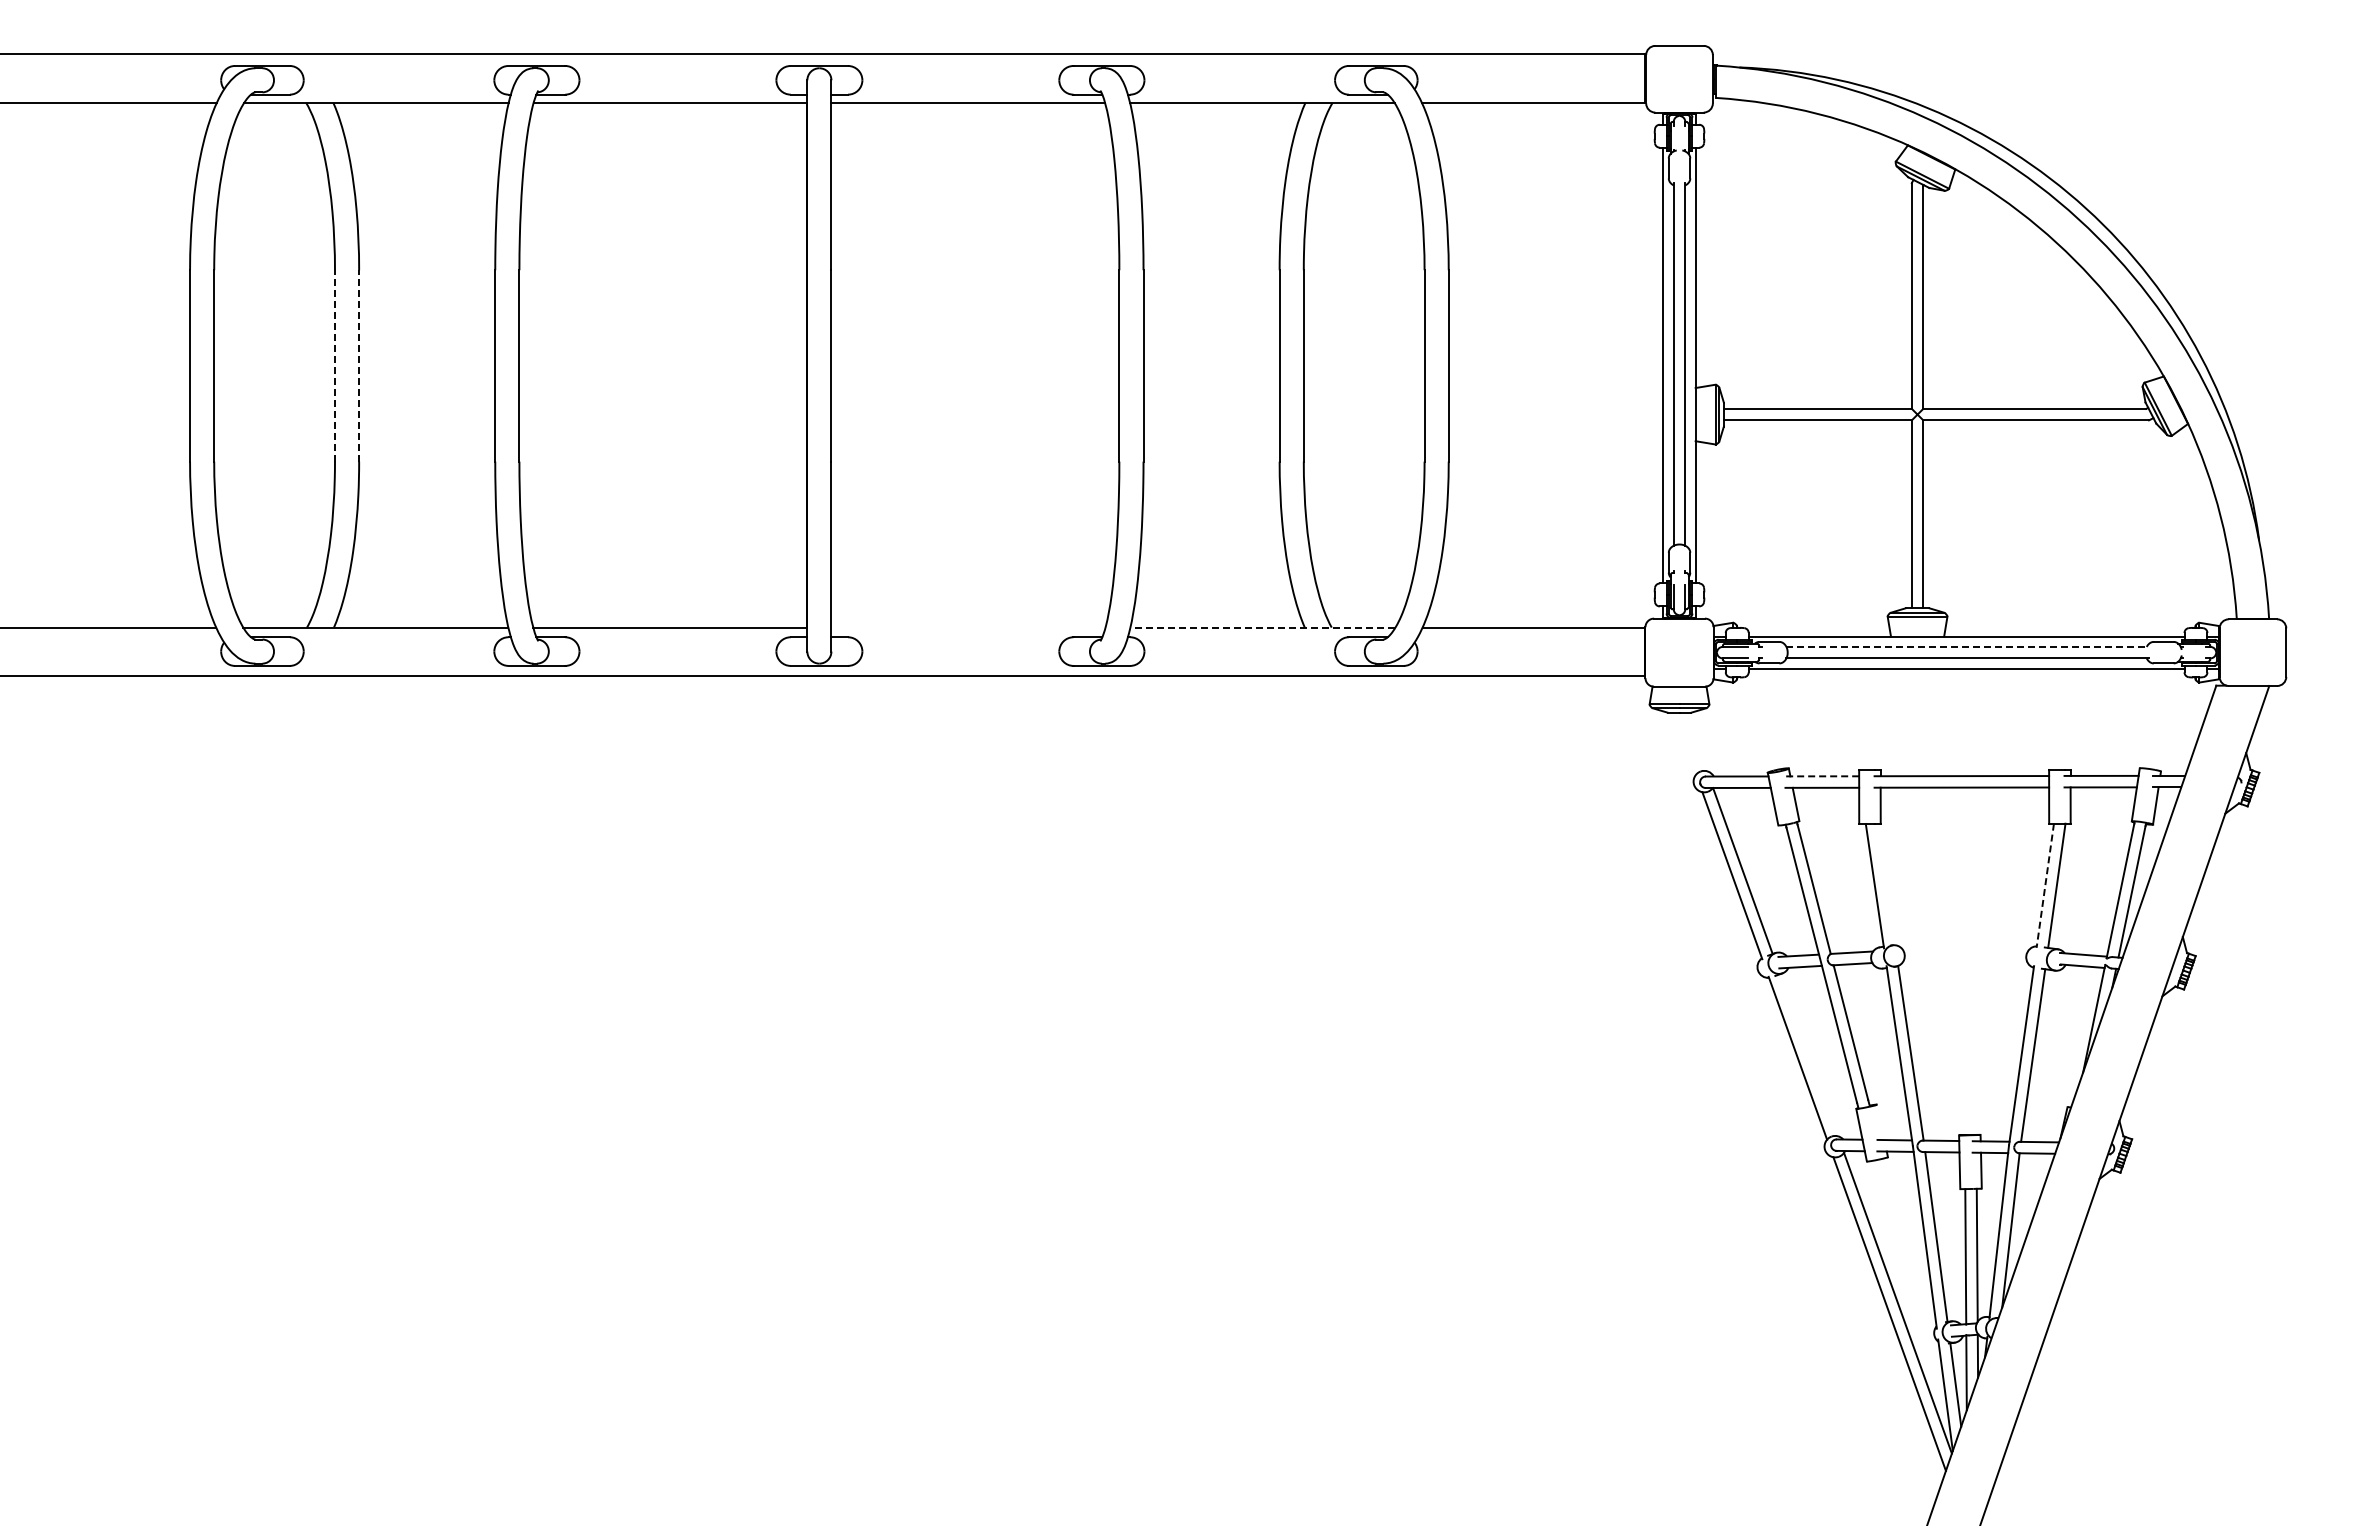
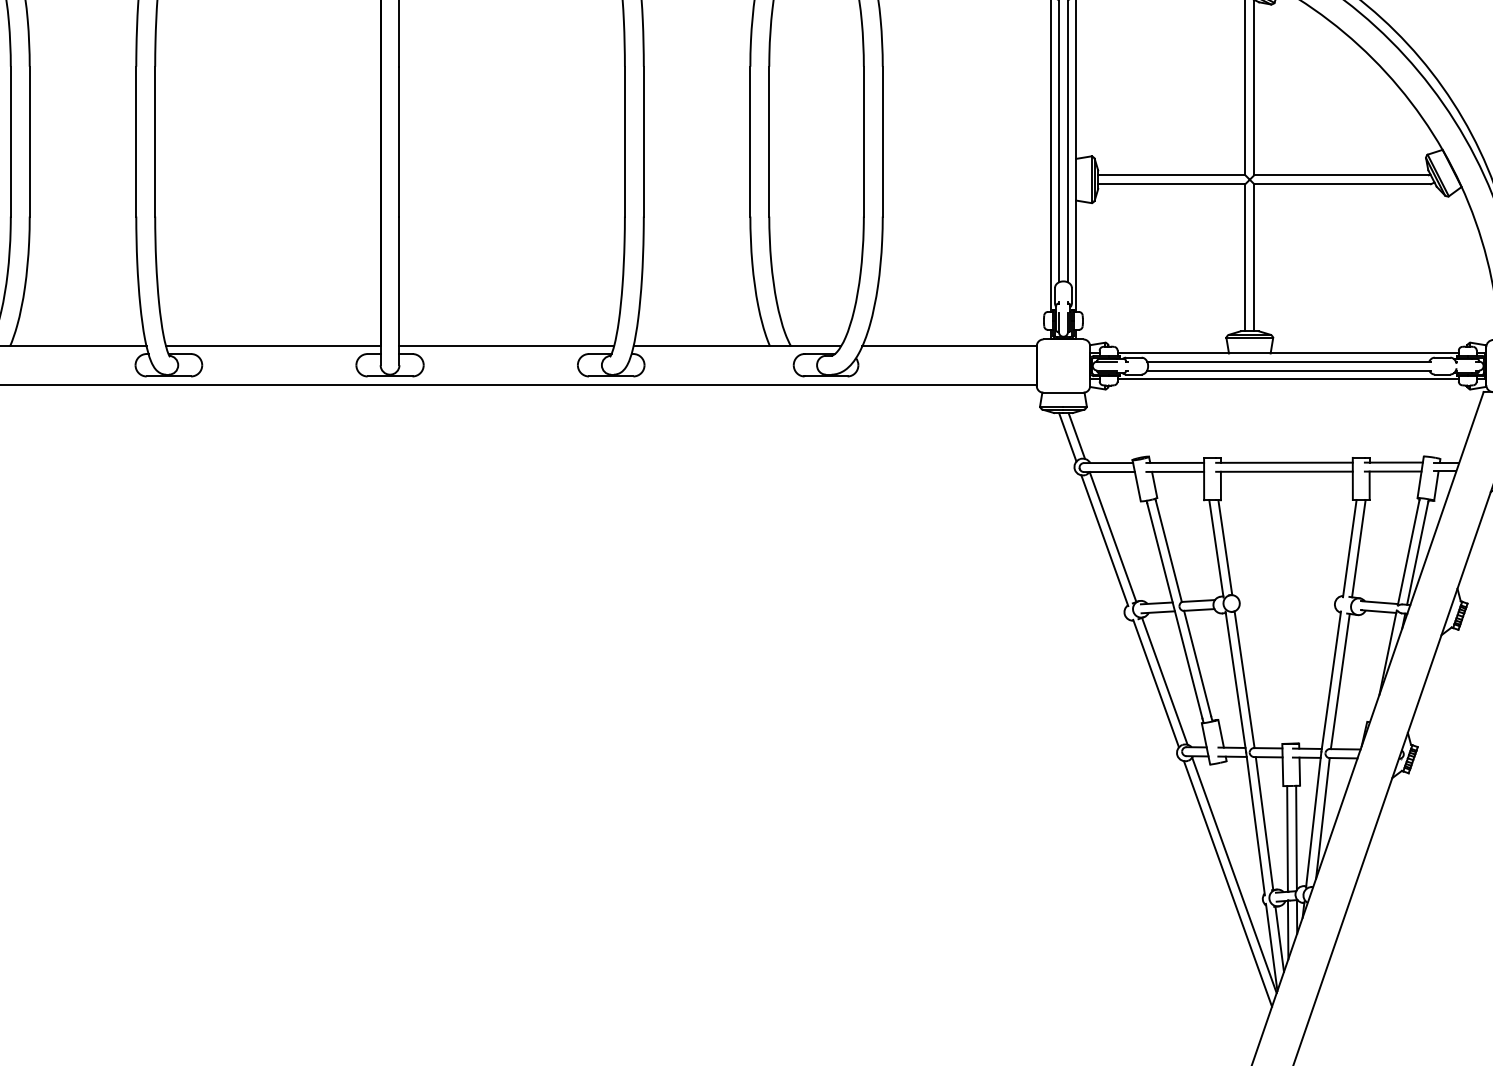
line: (335, 365) -> (11, 141), dashed -> solid
line: (359, 365) -> (30, 141), dashed -> solid
line: (968, 627) -> (506, 346), added
line: (1262, 627) -> (736, 346), dashed -> solid
line: (1968, 646) -> (1289, 361), dashed -> solid
line: (1696, 741) -> (1076, 435), added
line: (1684, 743) -> (1067, 437), added
line: (1822, 776) -> (1175, 463), dashed -> solid
line: (1886, 884) -> (1225, 547), added
line: (2045, 885) -> (1349, 548), dashed -> solid
line: (1808, 1055) -> (1164, 681), added
line: (1880, 1122) -> (1220, 733), added

